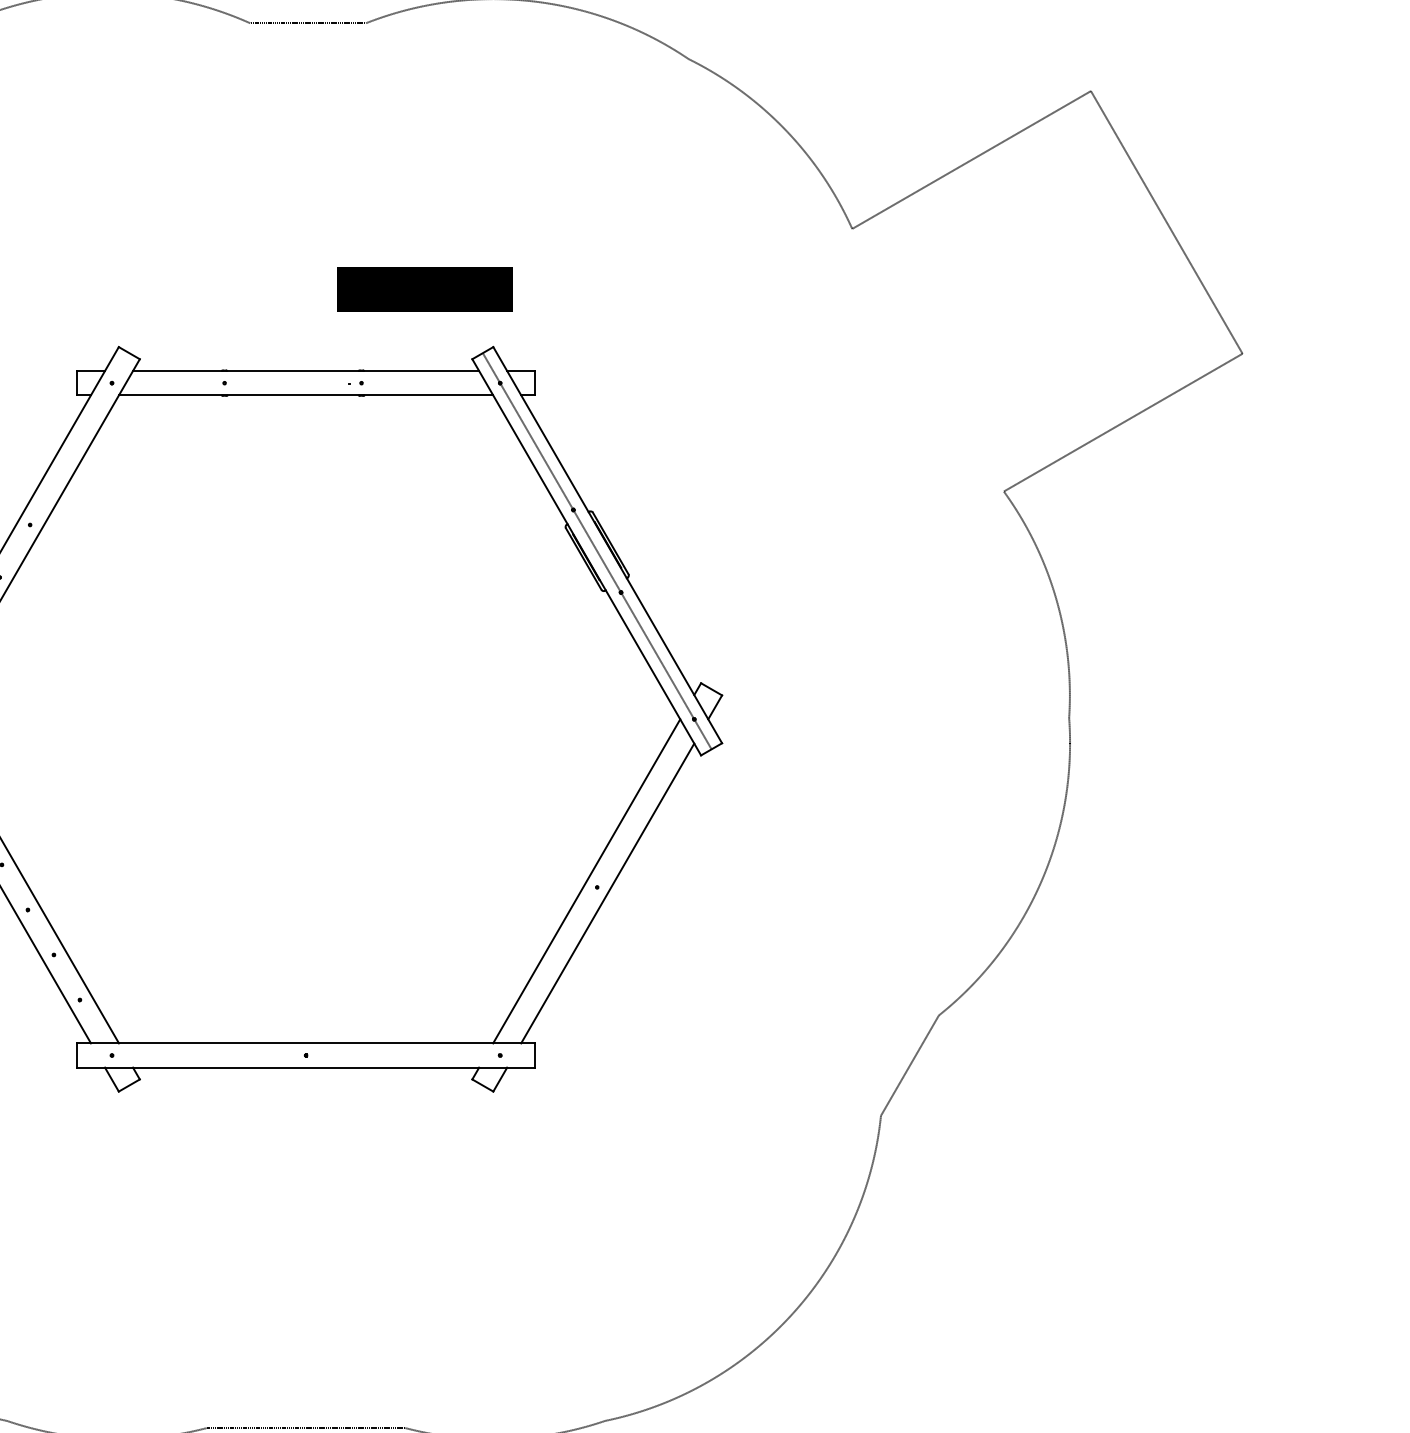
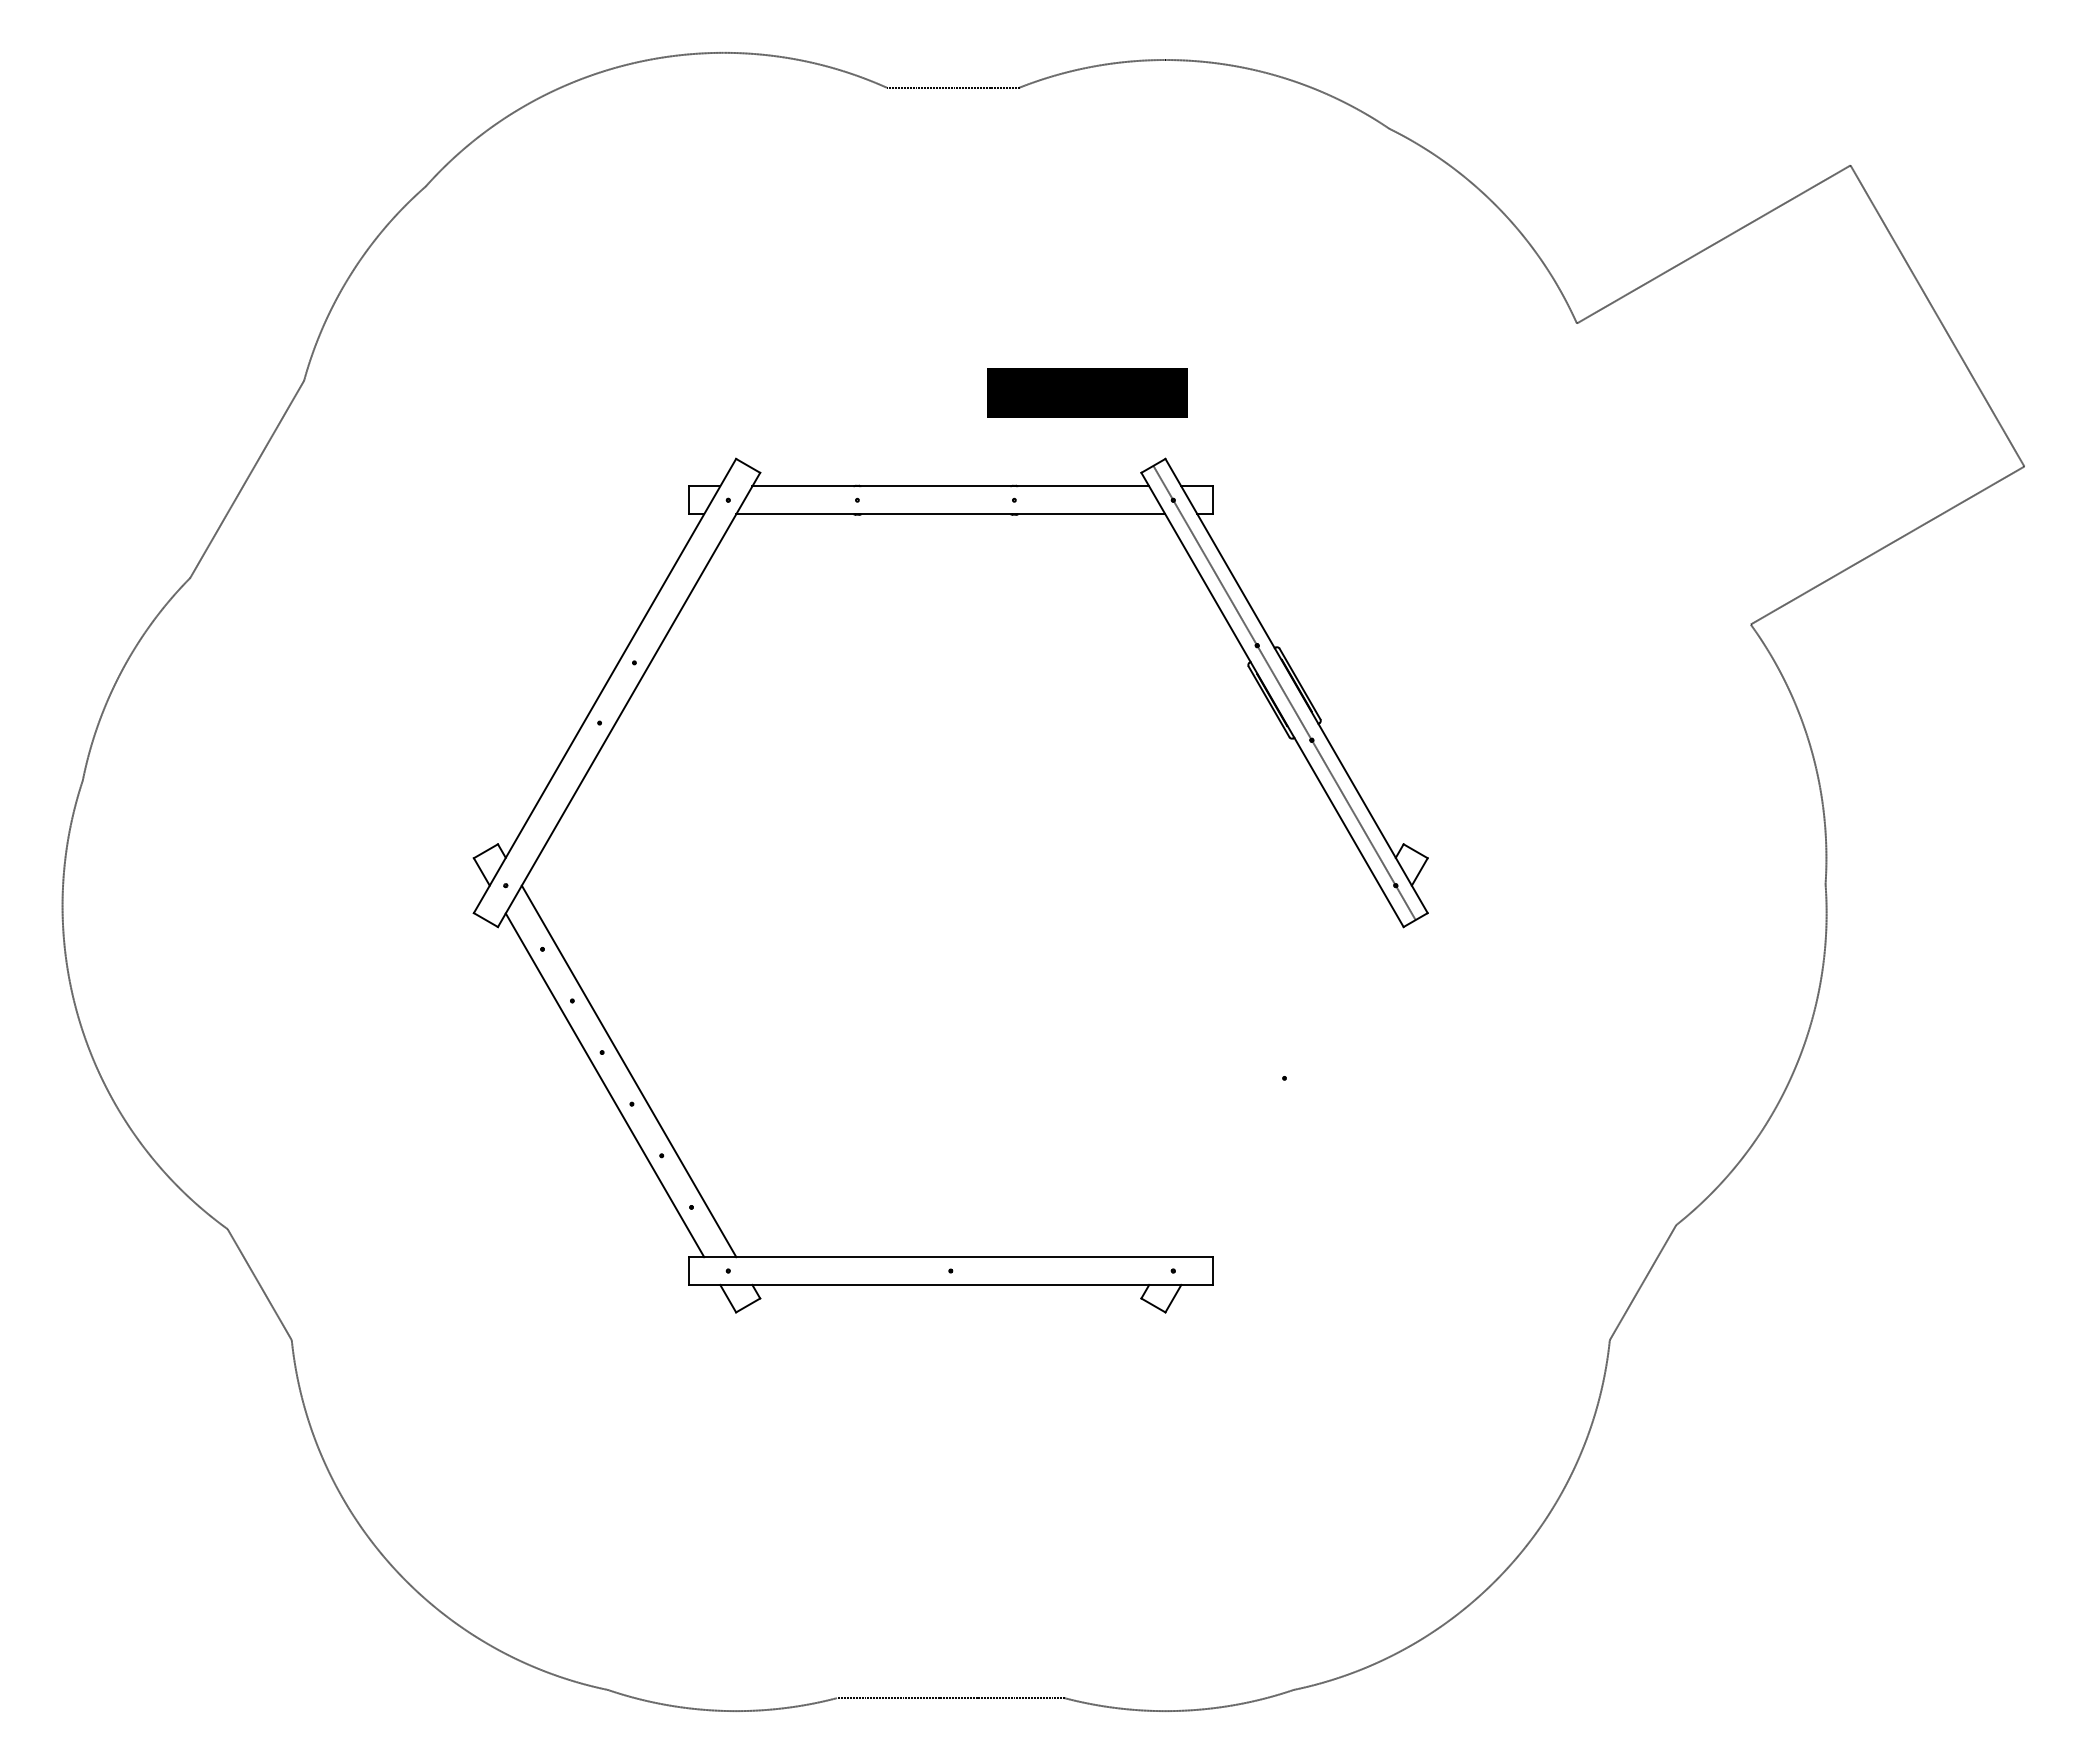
line: (586, 881) -> (1272, 1071), removed
line: (607, 893) -> (1296, 1085), removed

